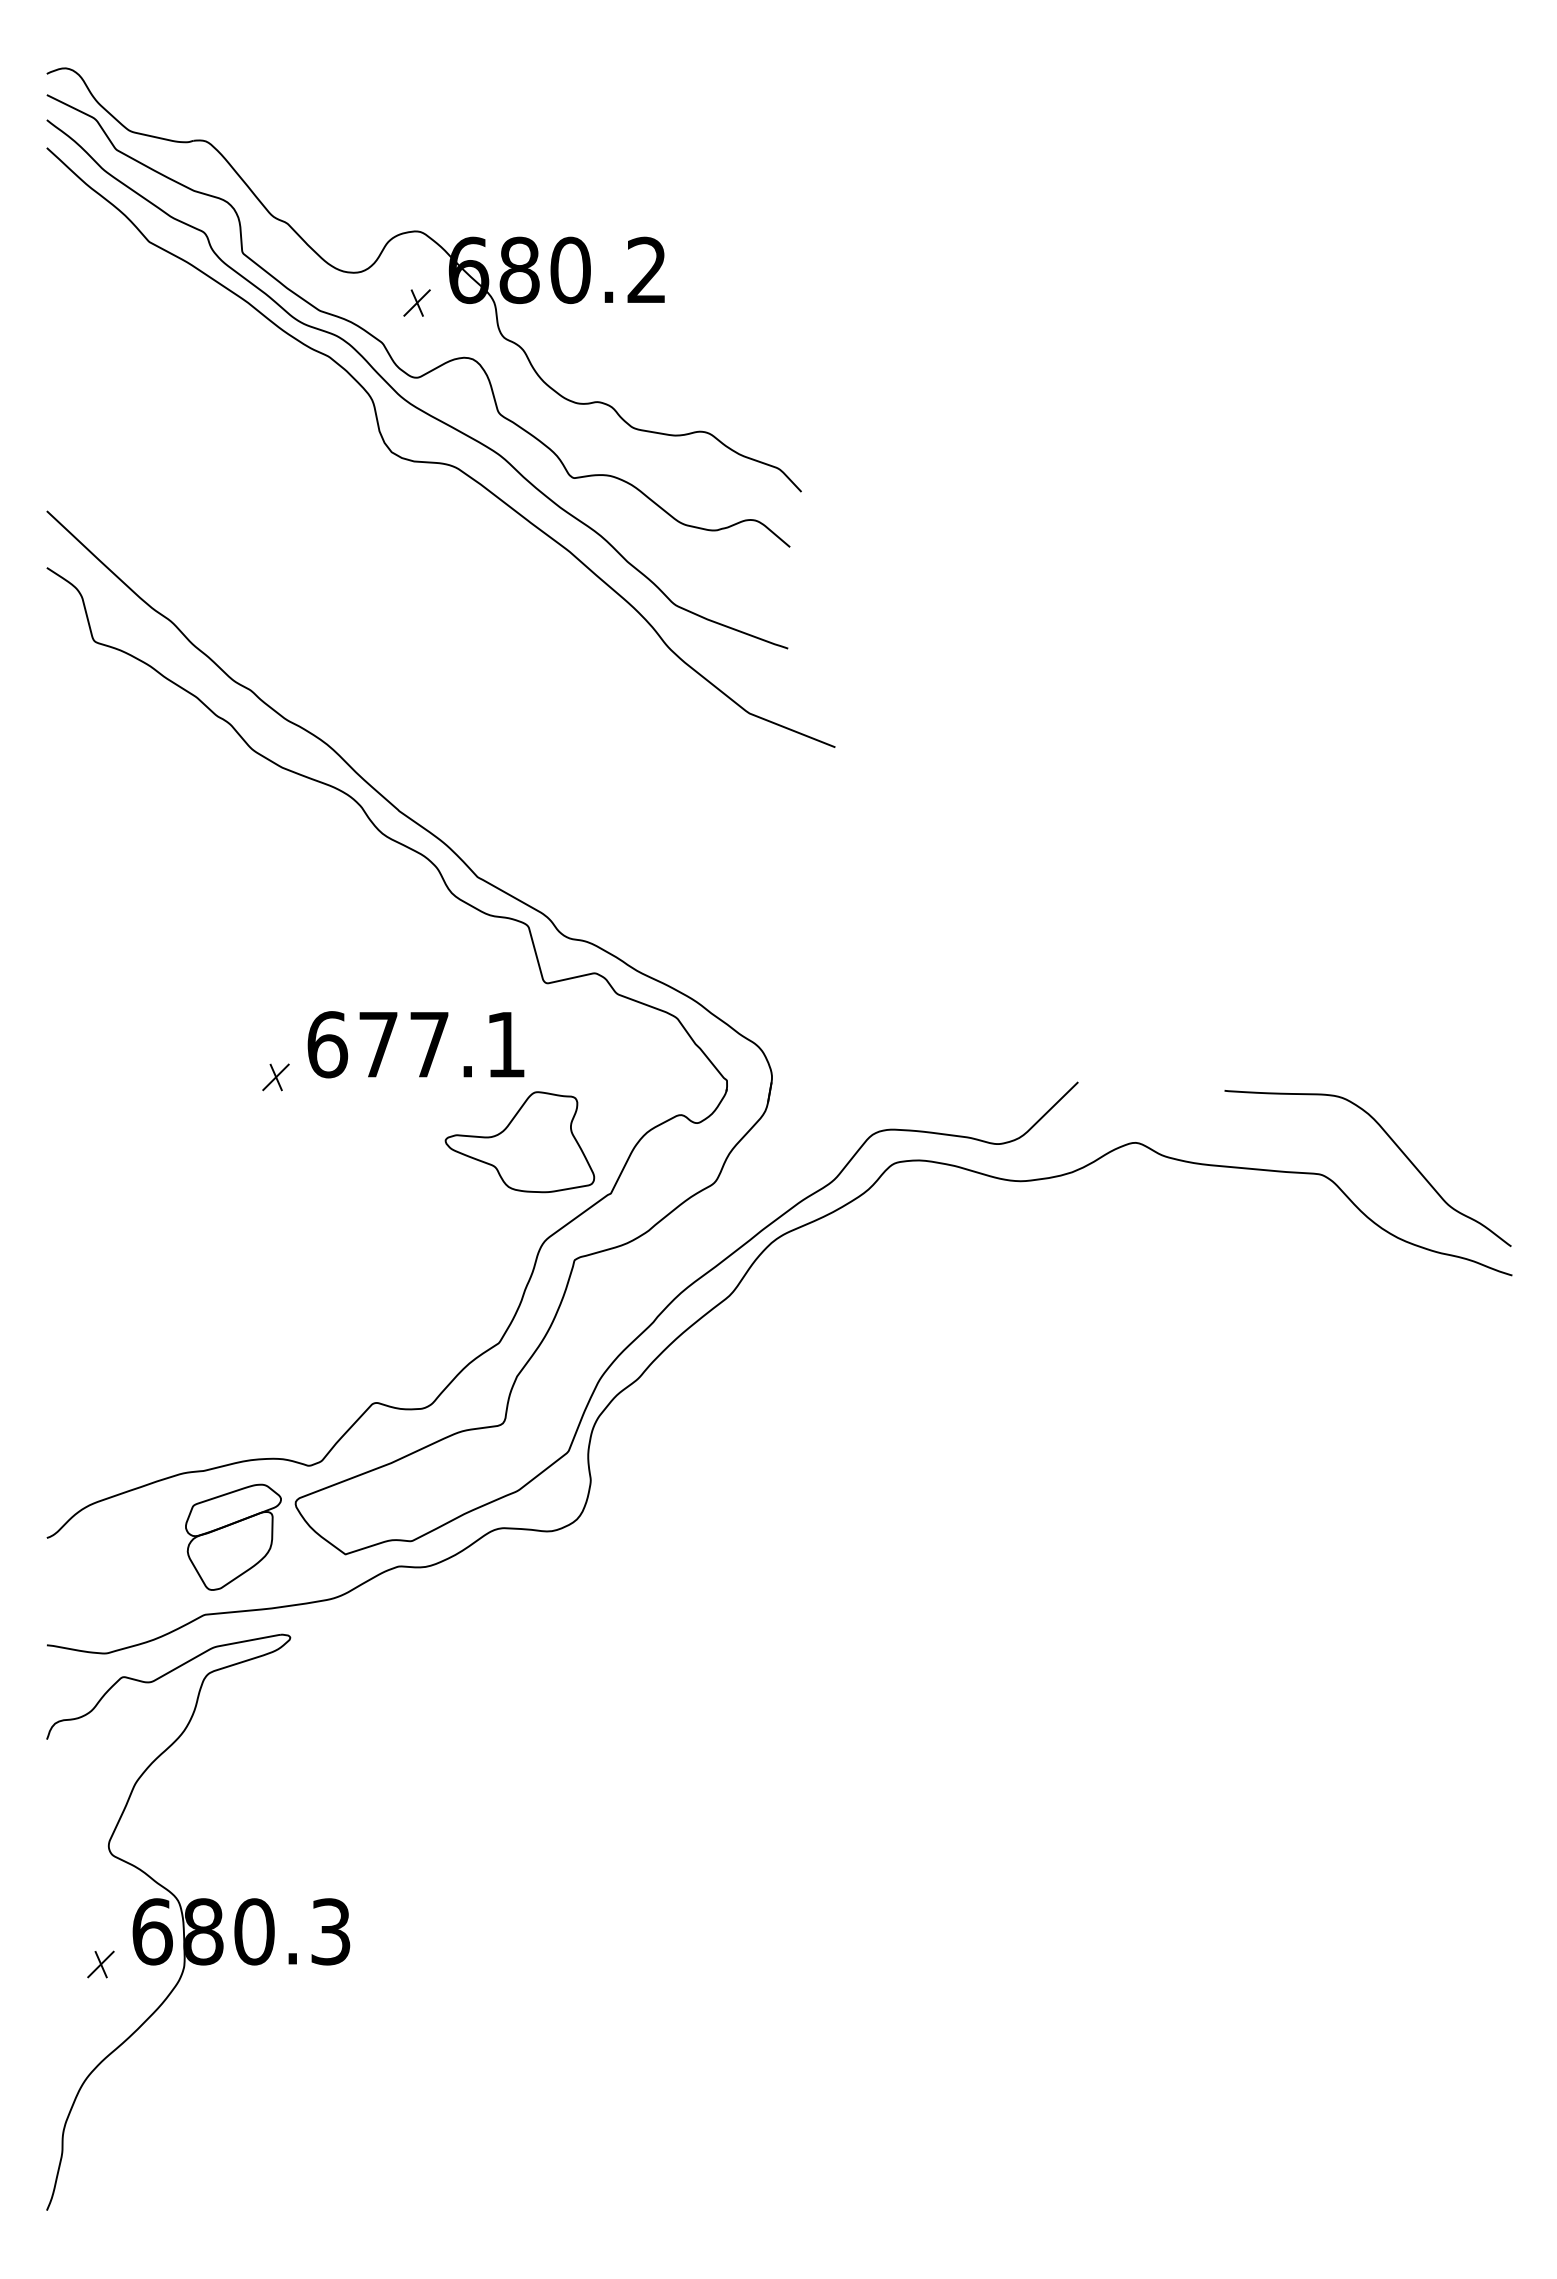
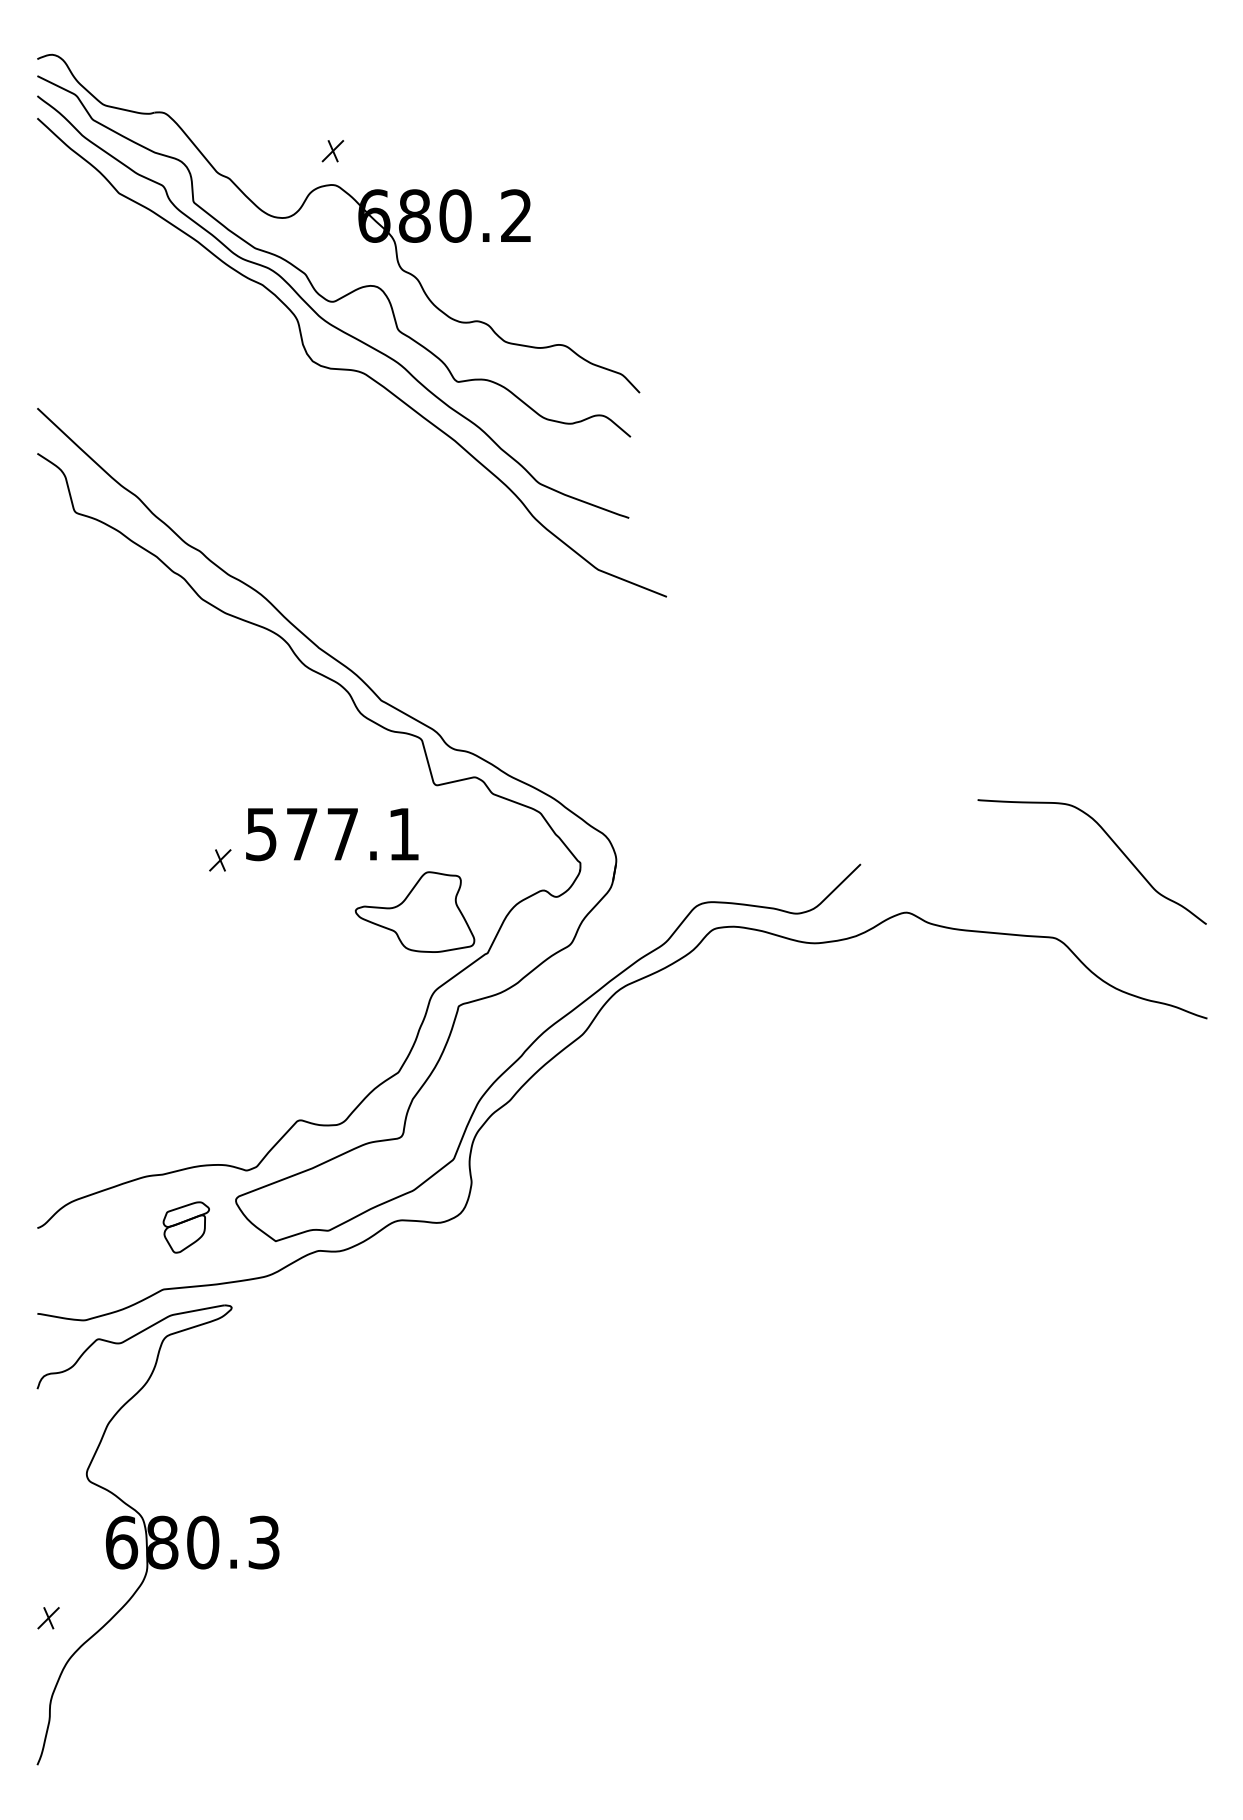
part: (416, 302) -> (332, 150), moved
text: (327, 1044) -> (261, 834), 677.1 -> 577.1
curve: (1393, 1143) -> (1112, 842), moved
part: (233, 1536) -> (186, 1226), size x0.6
part: (100, 1964) -> (48, 1618), moved

